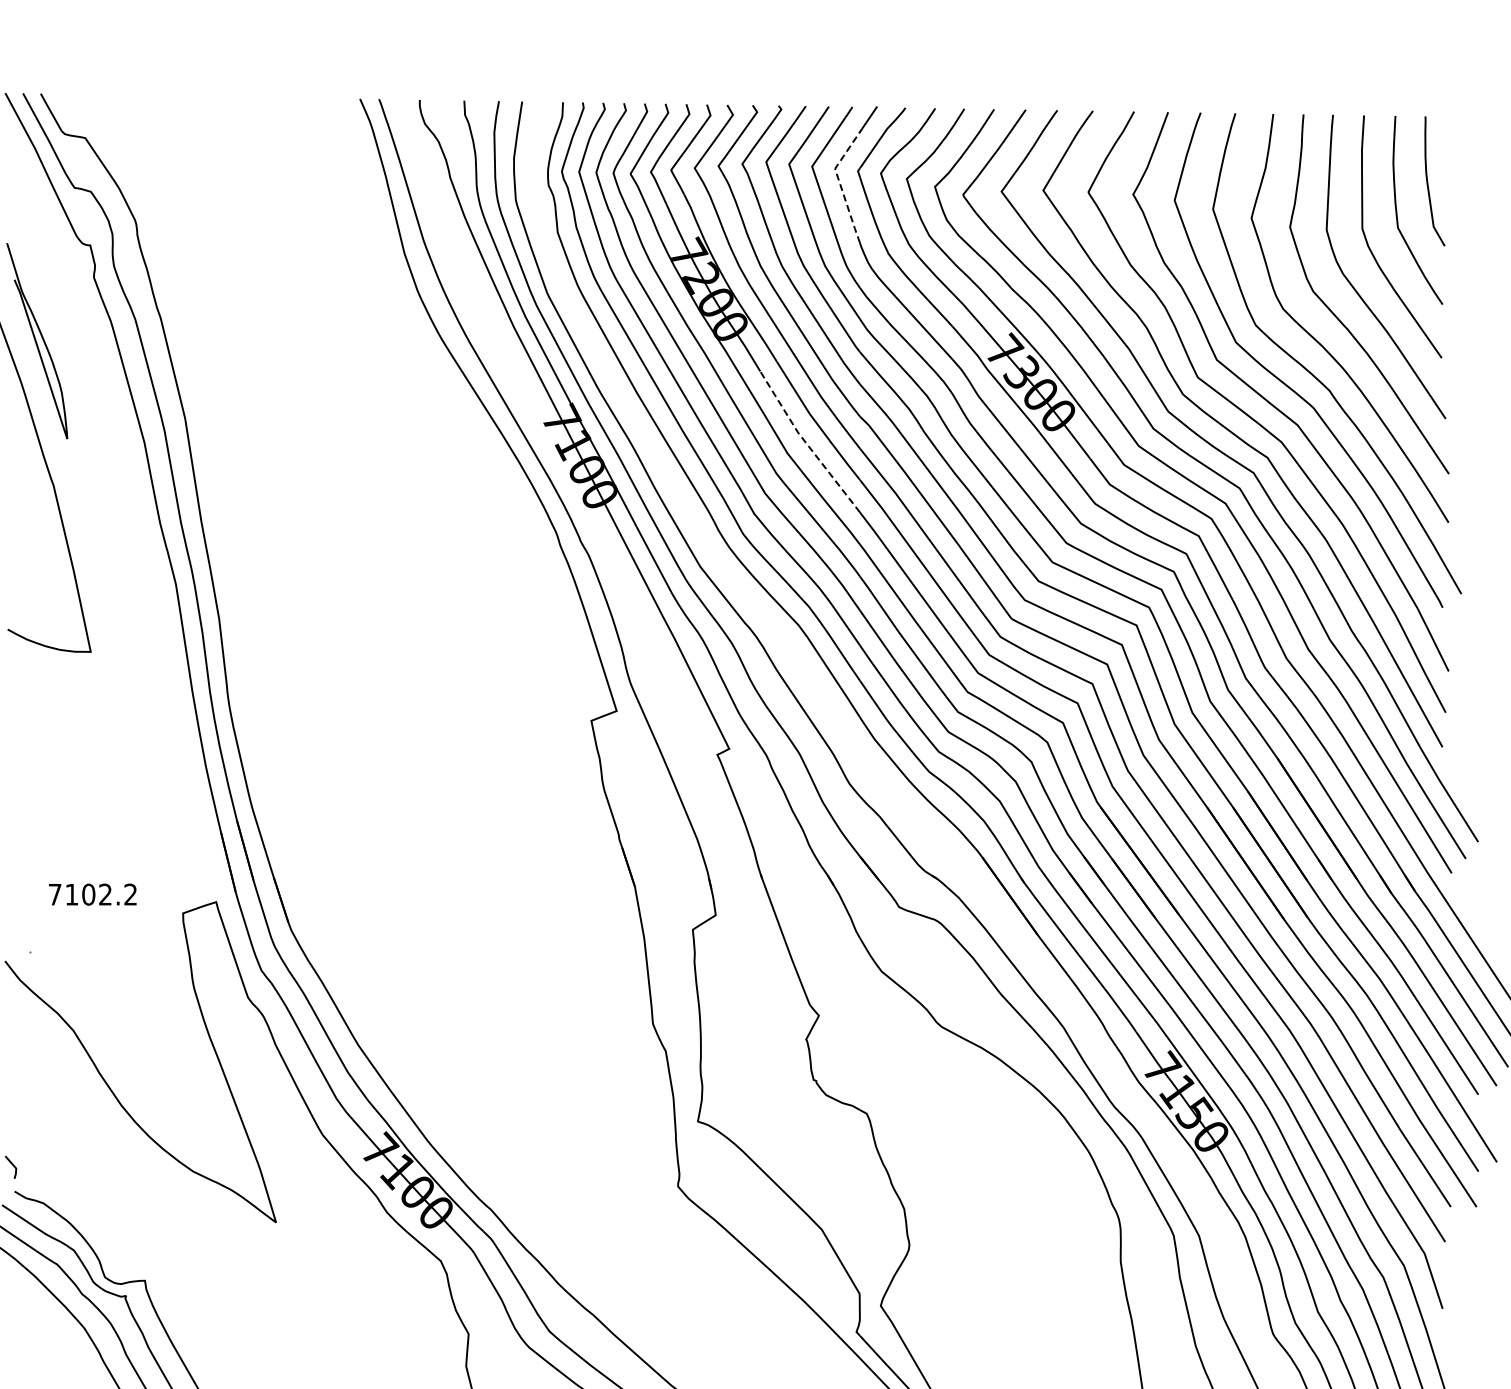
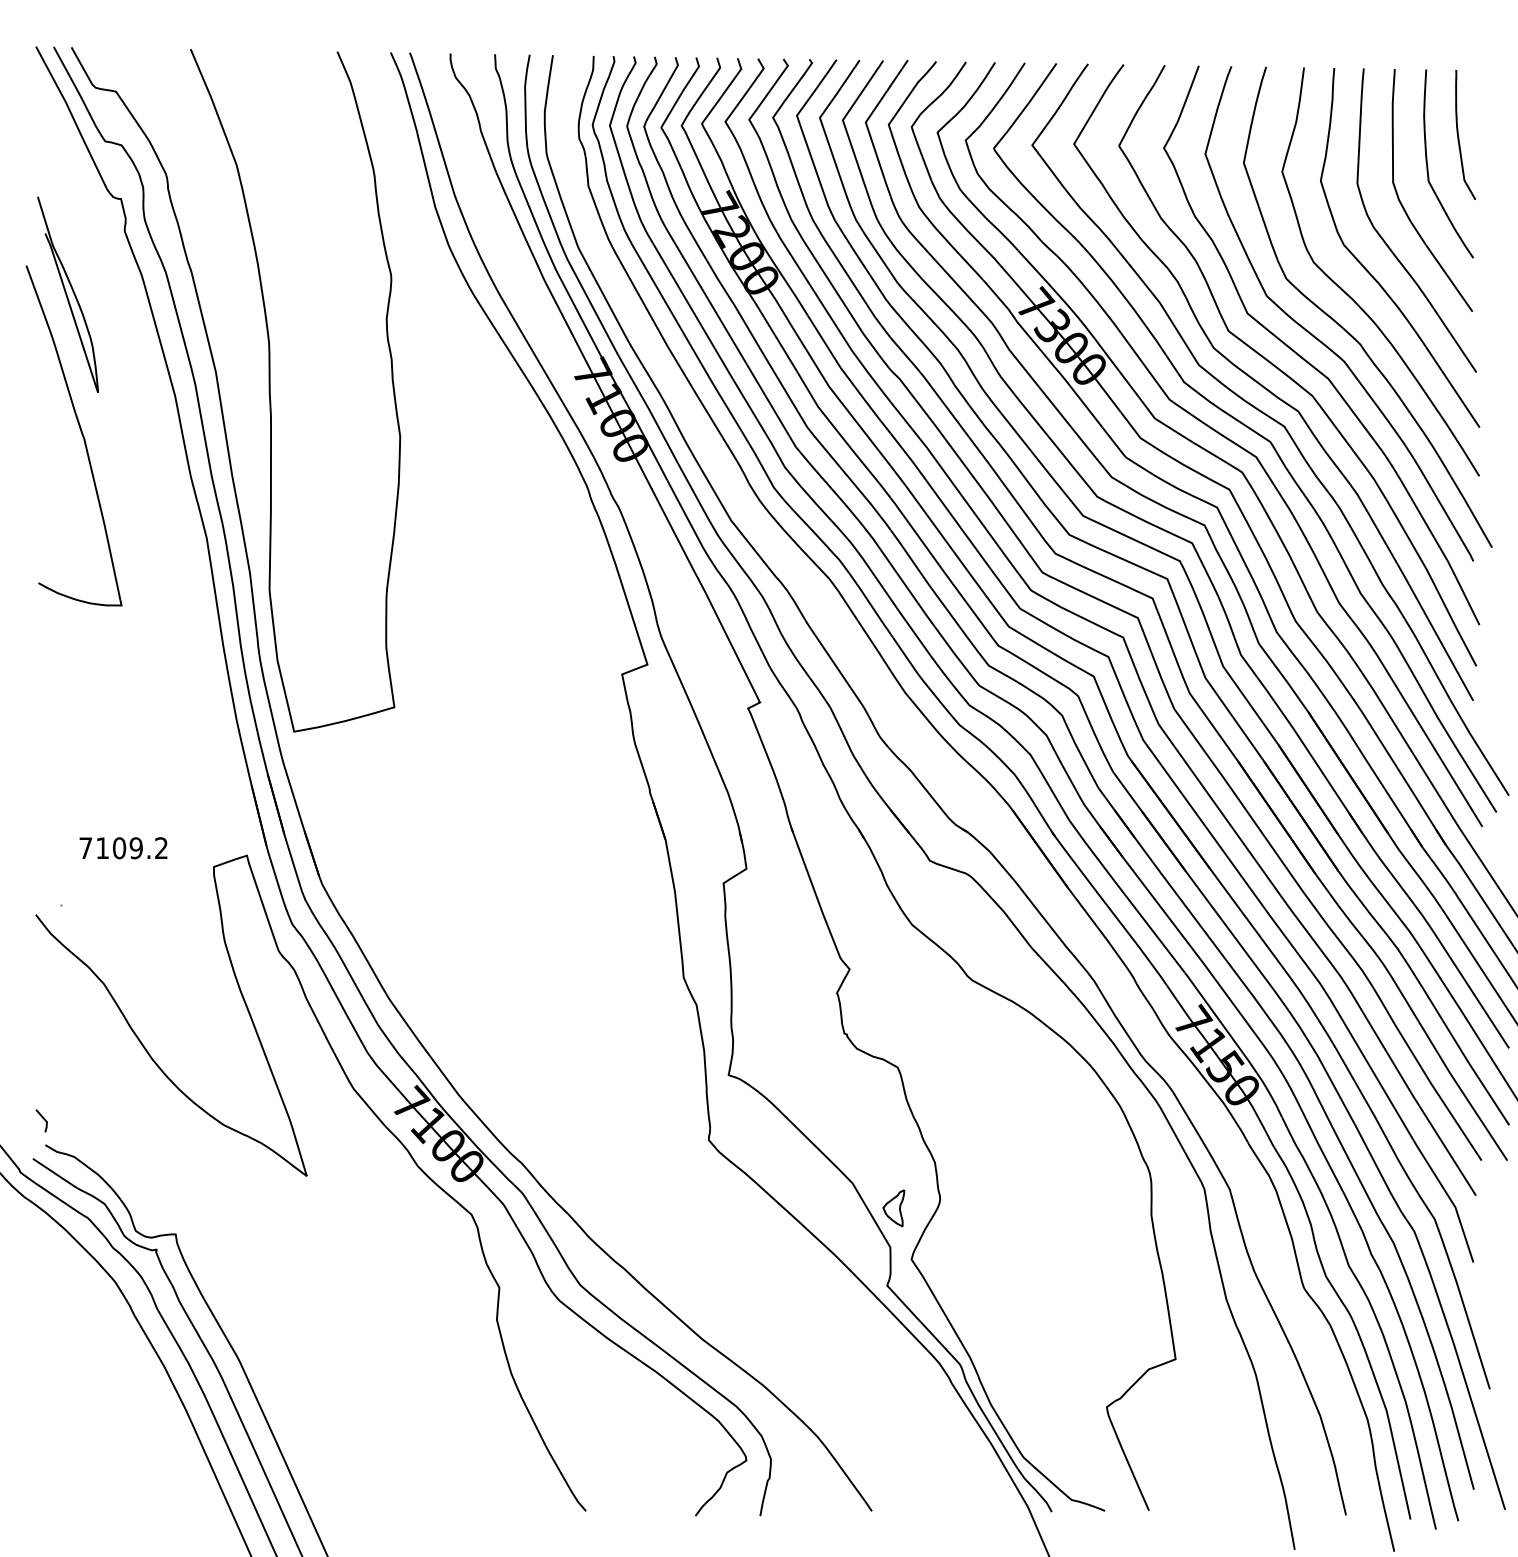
line: (840, 184) -> (871, 138), dashed -> solid
curve: (239, 436) -> (270, 390), added
line: (806, 443) -> (837, 397), dashed -> solid
text: (104, 894) -> (135, 848), 7102.2 -> 7109.2
part: (862, 1254) -> (893, 1208), added

